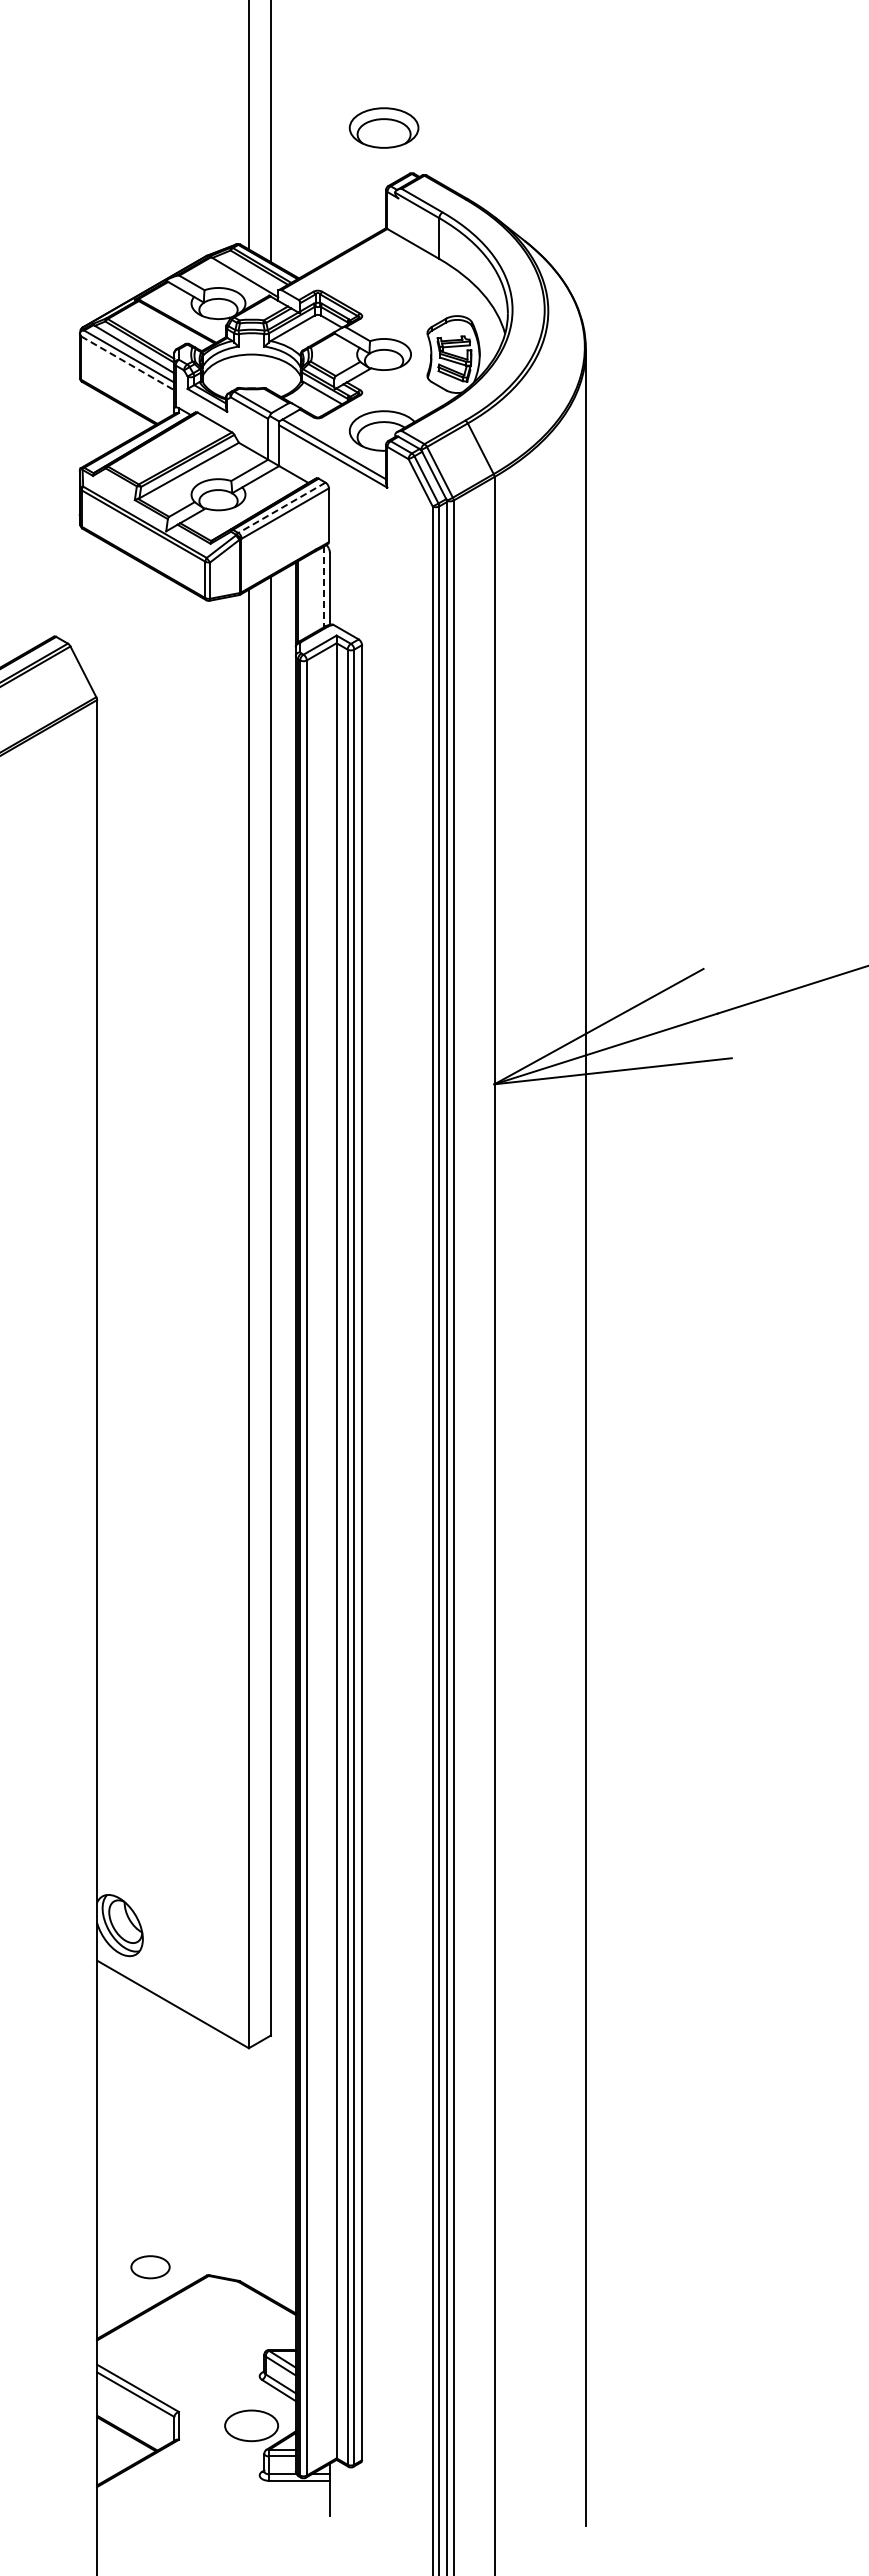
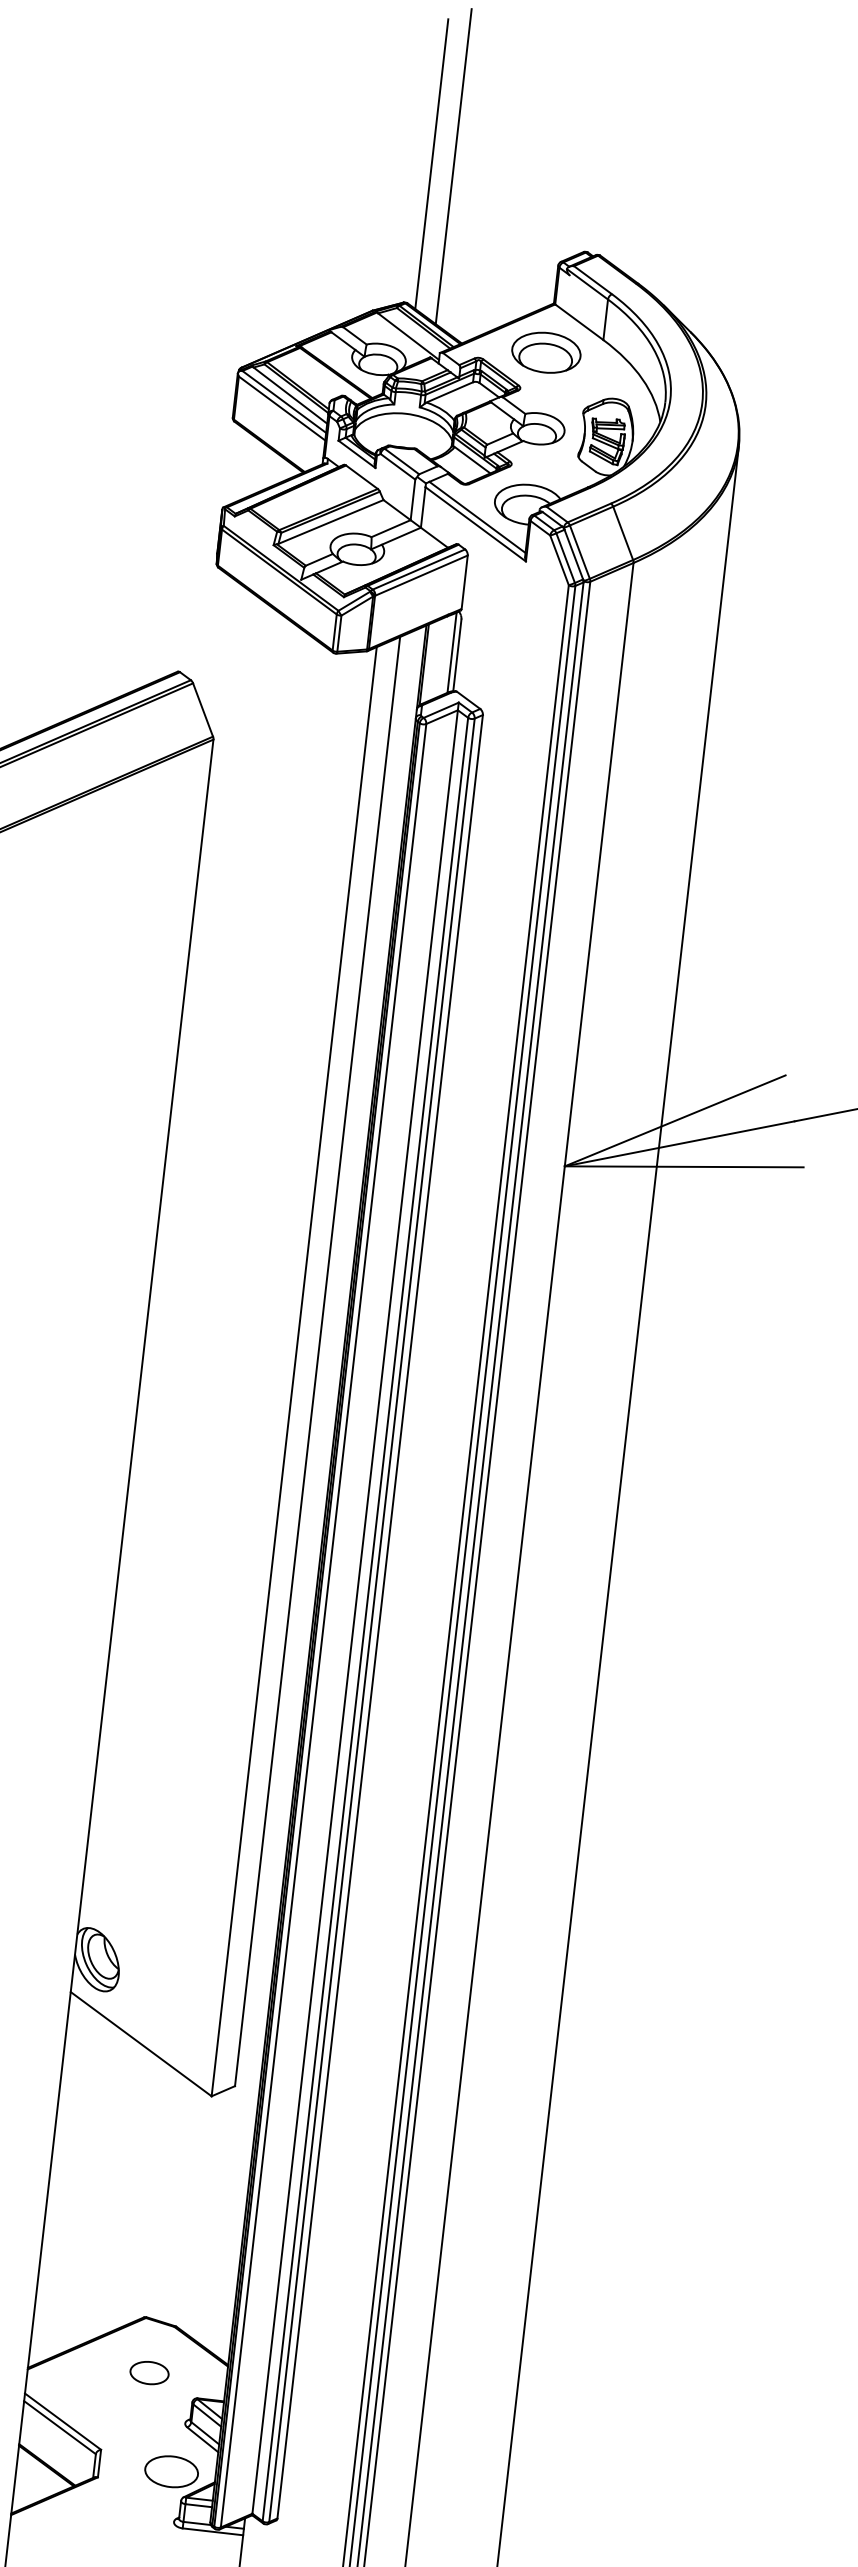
part: (383, 127) -> (545, 352), moved
line: (127, 363) -> (281, 408), dashed -> solid
line: (281, 508) -> (418, 570), dashed -> solid
line: (324, 587) -> (452, 653), dashed -> solid
part: (150, 2267) -> (149, 2373), moved

